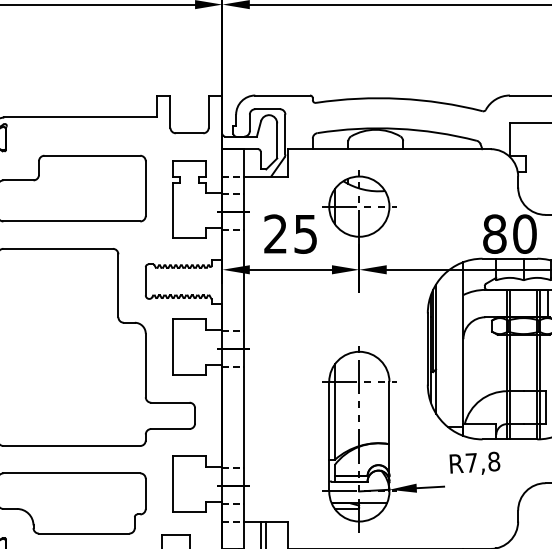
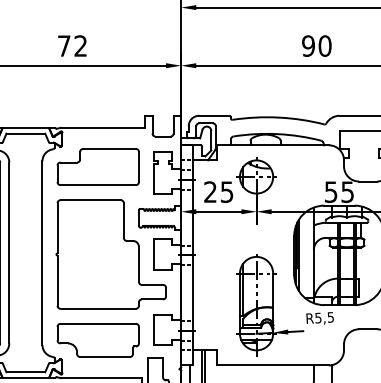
text: (509, 233) -> (339, 191), 80 -> 55
text: (482, 461) -> (324, 317), R7,8 -> R5,5

